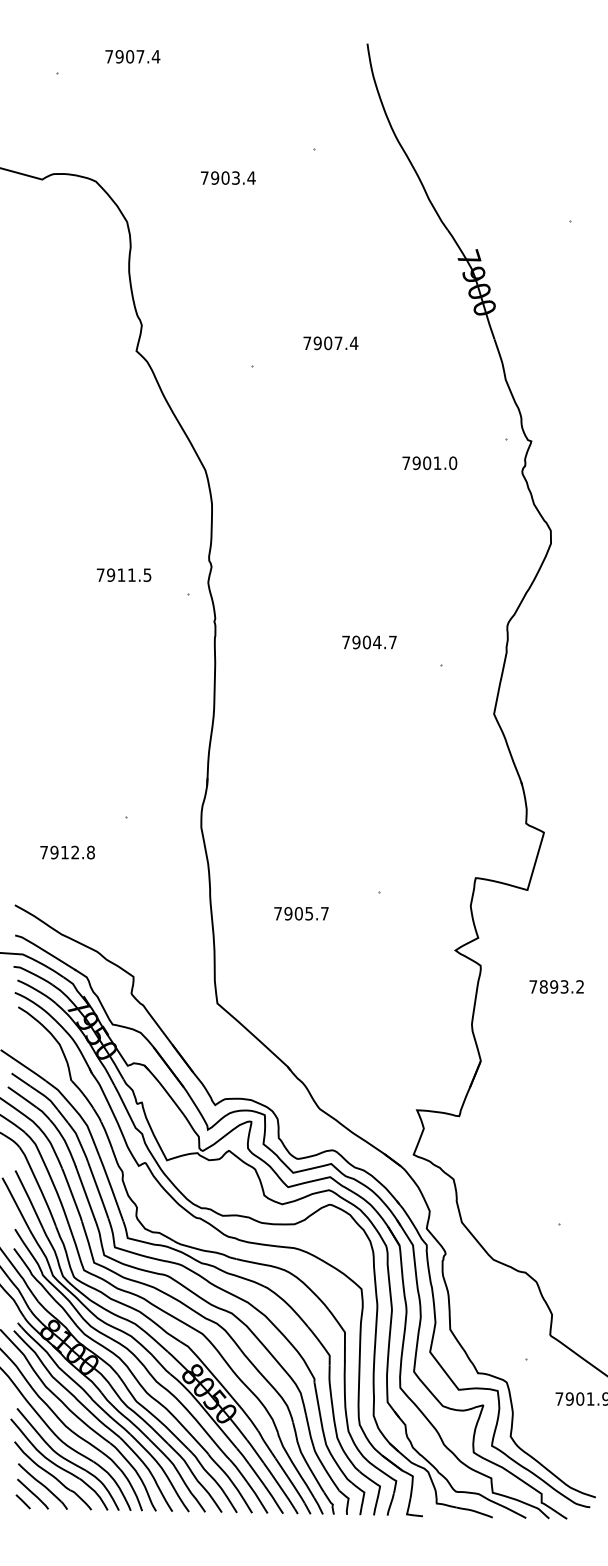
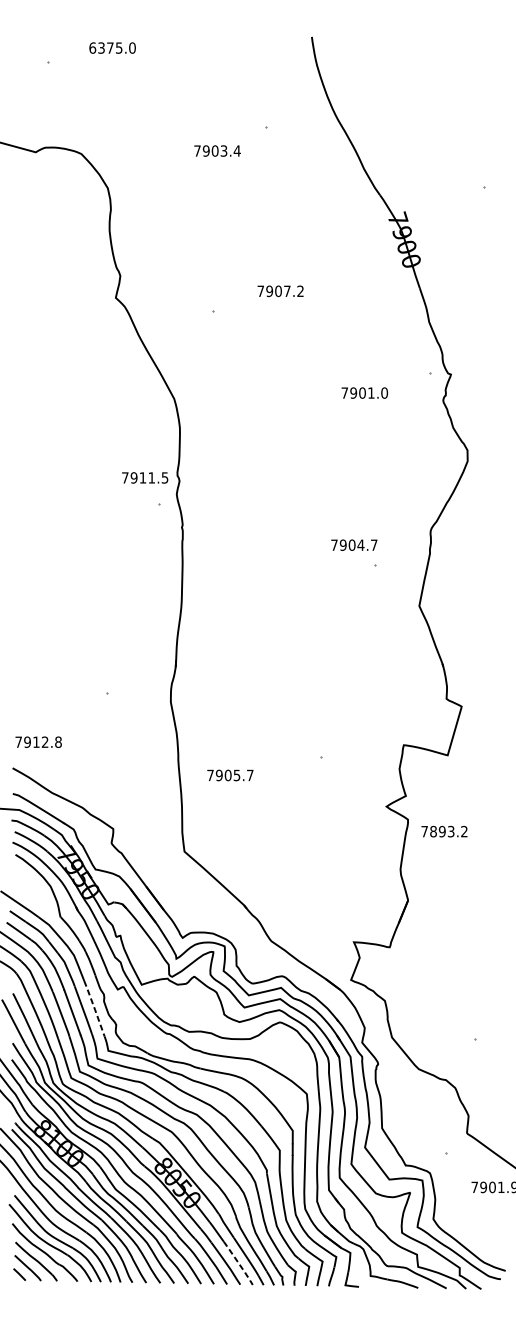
text: (132, 56) -> (112, 47), 7907.4 -> 6375.0
text: (228, 177) -> (217, 150), moved
text: (353, 342) -> (300, 290), 7907.4 -> 7907.2
text: (123, 574) -> (144, 477), moved
text: (369, 642) -> (354, 545), moved
text: (67, 852) -> (38, 742), moved
text: (301, 913) -> (230, 775), moved
text: (556, 986) -> (444, 831), moved
line: (111, 1189) -> (94, 1009), solid -> dashed
line: (279, 1486) -> (237, 1261), solid -> dashed

